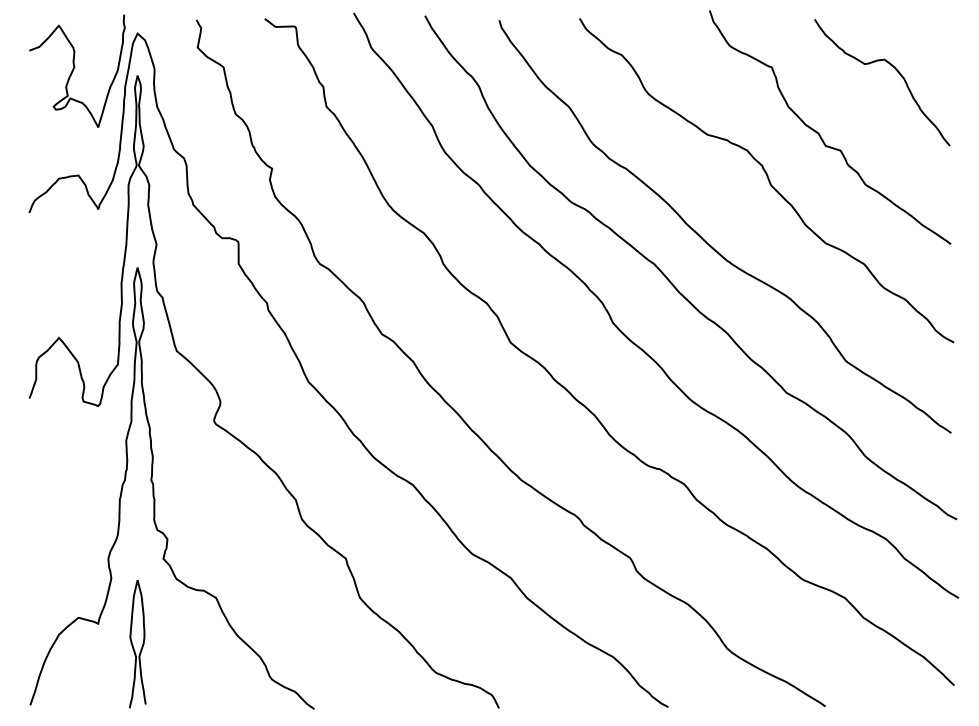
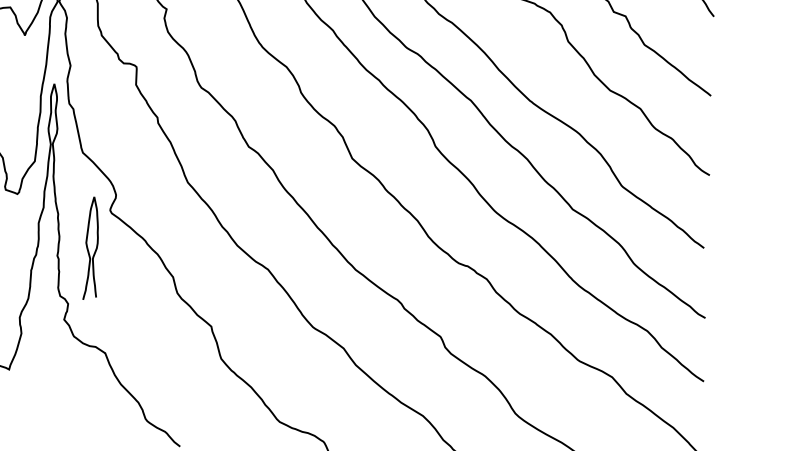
curve: (133, 644) -> (88, 248), moved

